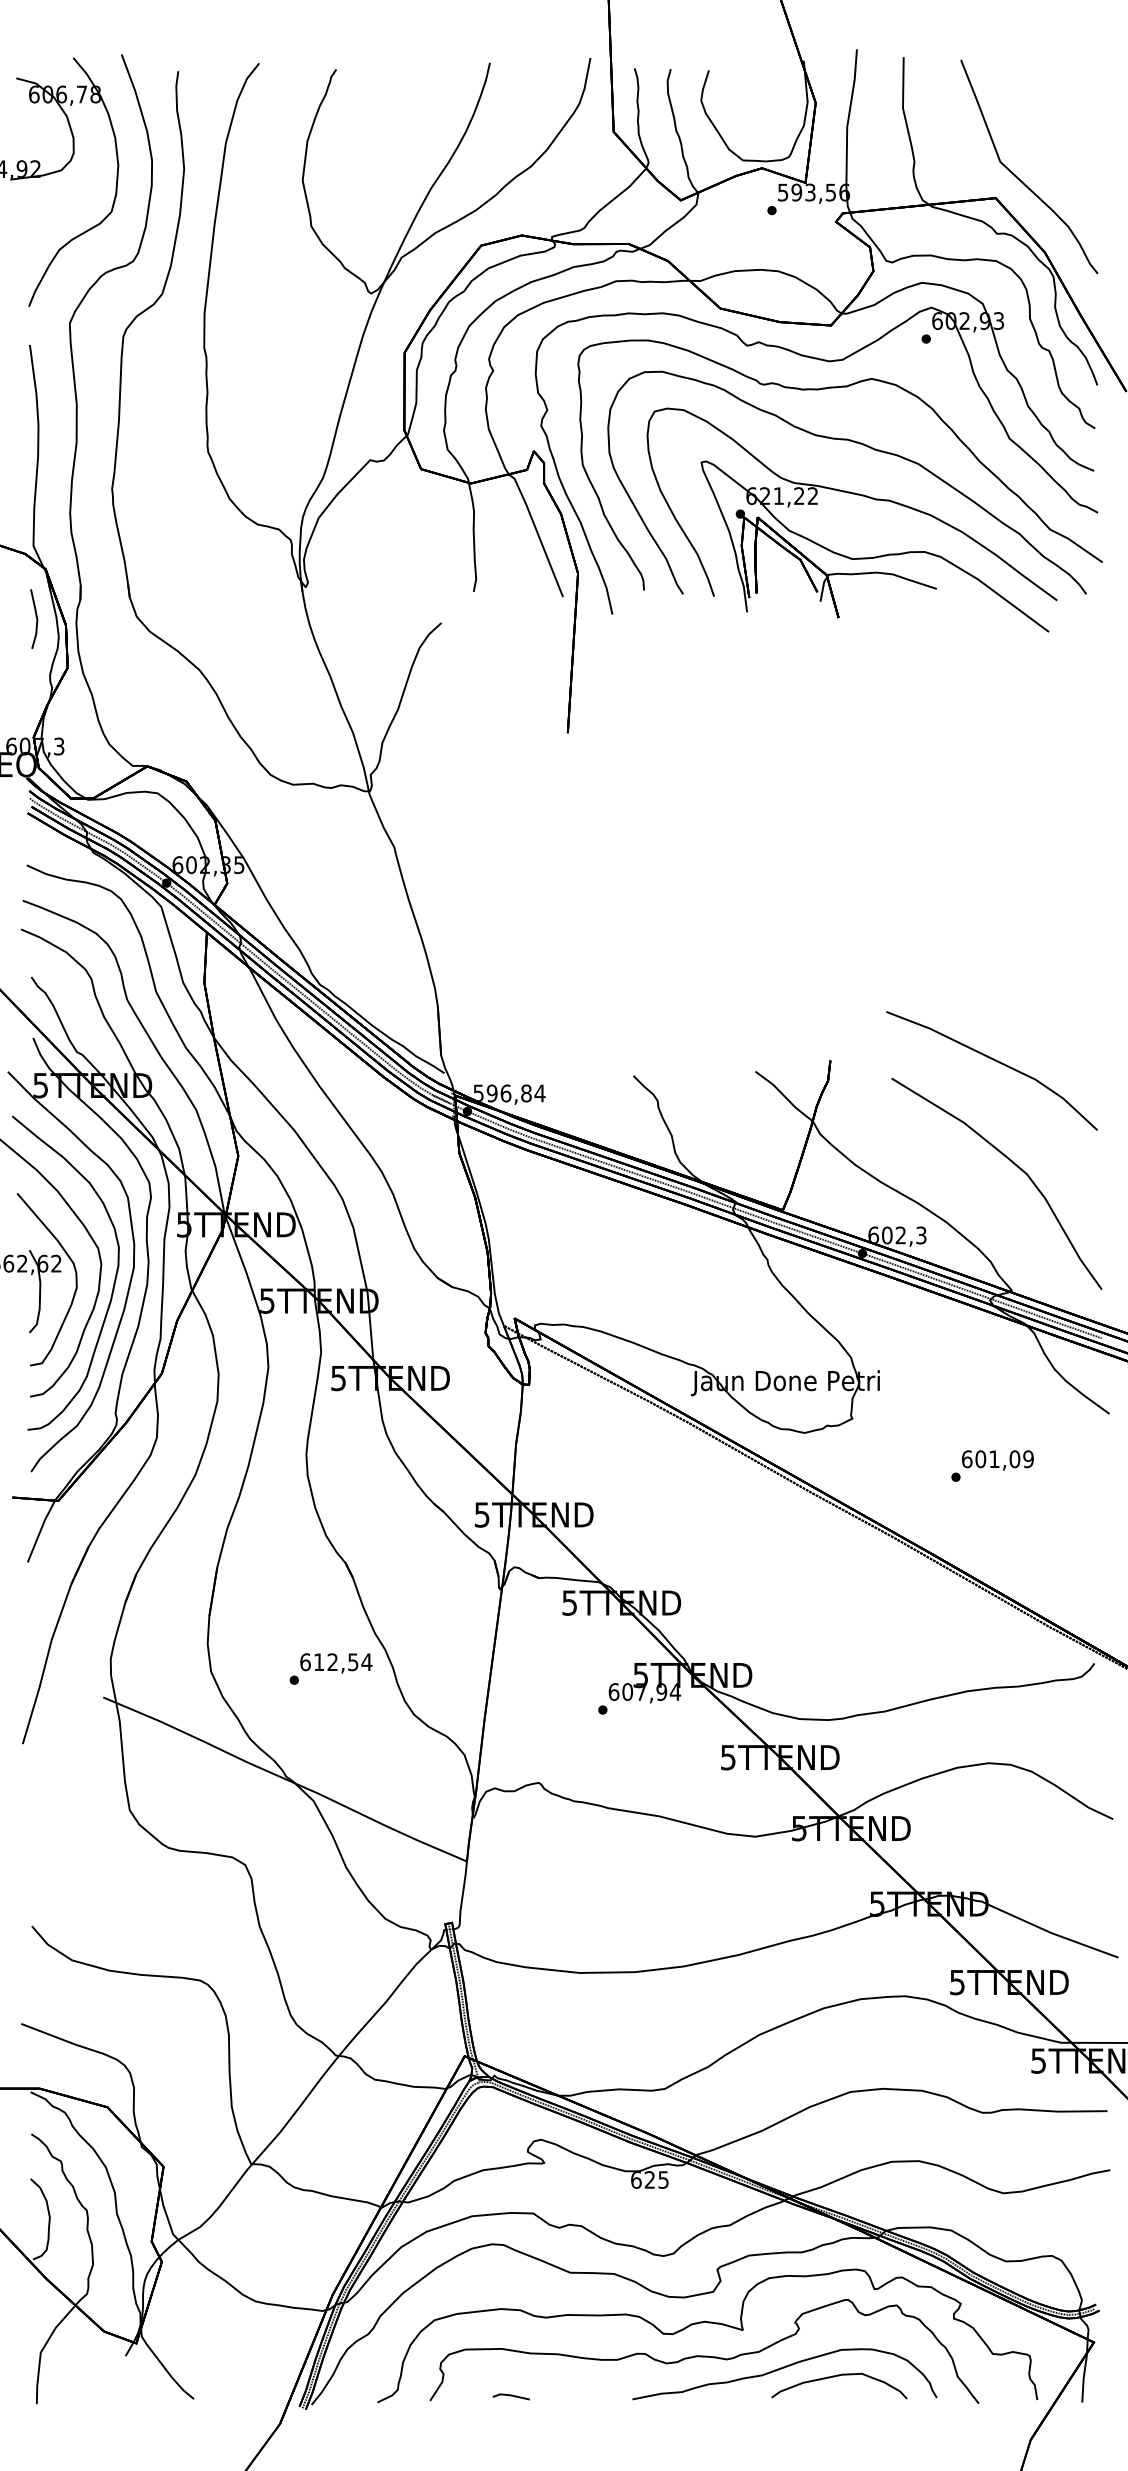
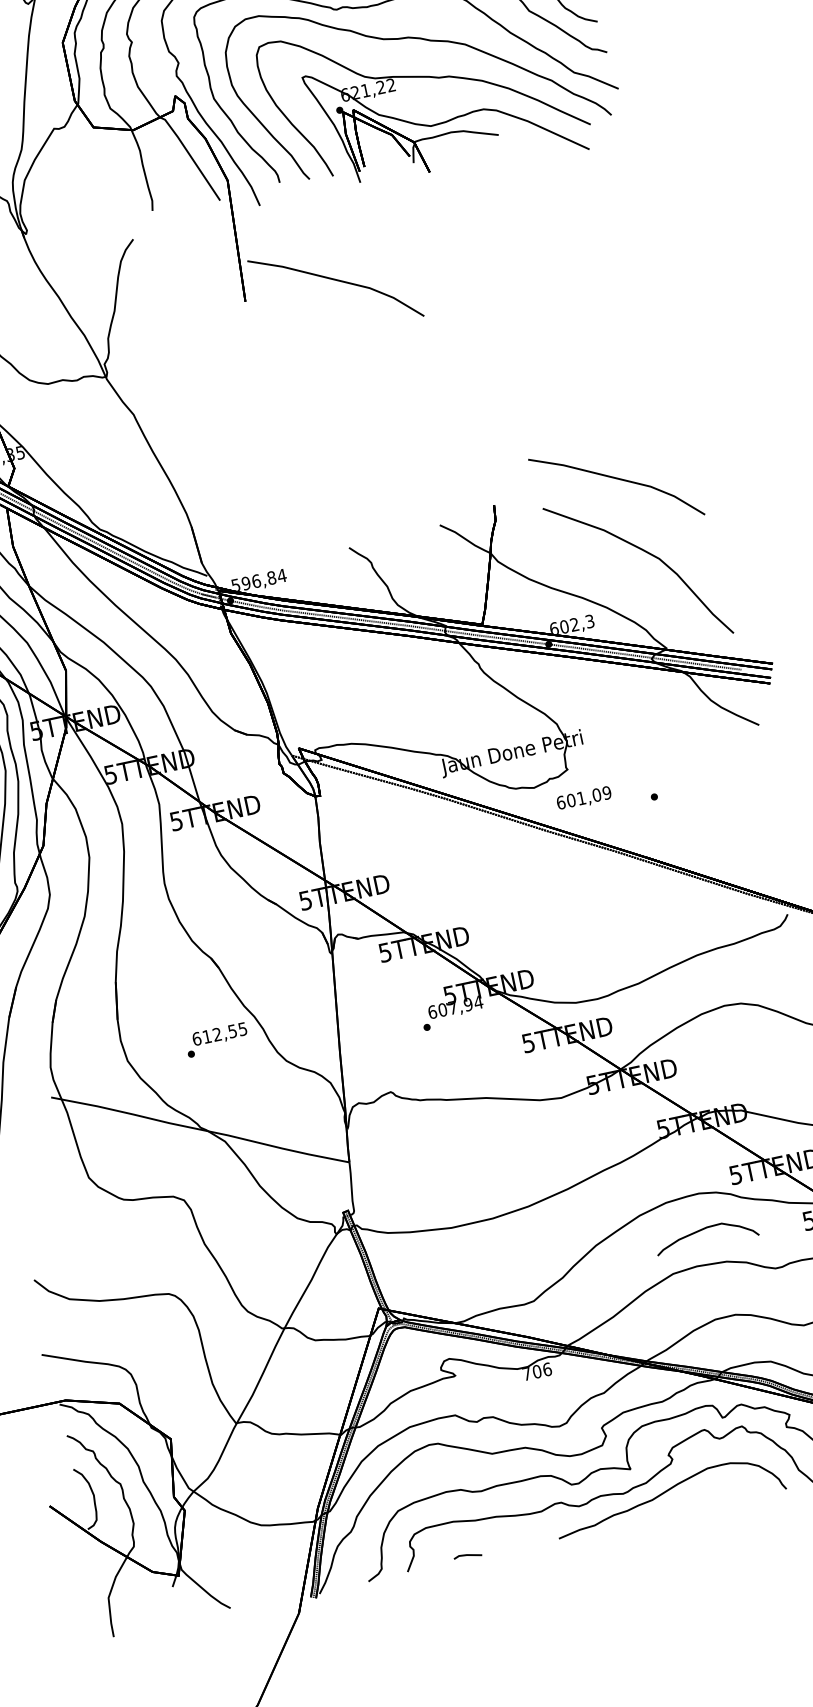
curve: (690, 731) -> (337, 280), added
text: (997, 1460) -> (583, 798), moved
text: (366, 1662) -> (242, 1029), 612,54 -> 612,55
text: (650, 2179) -> (537, 1371), 625 -> 706
part: (839, 2376) -> (705, 1229), moved

